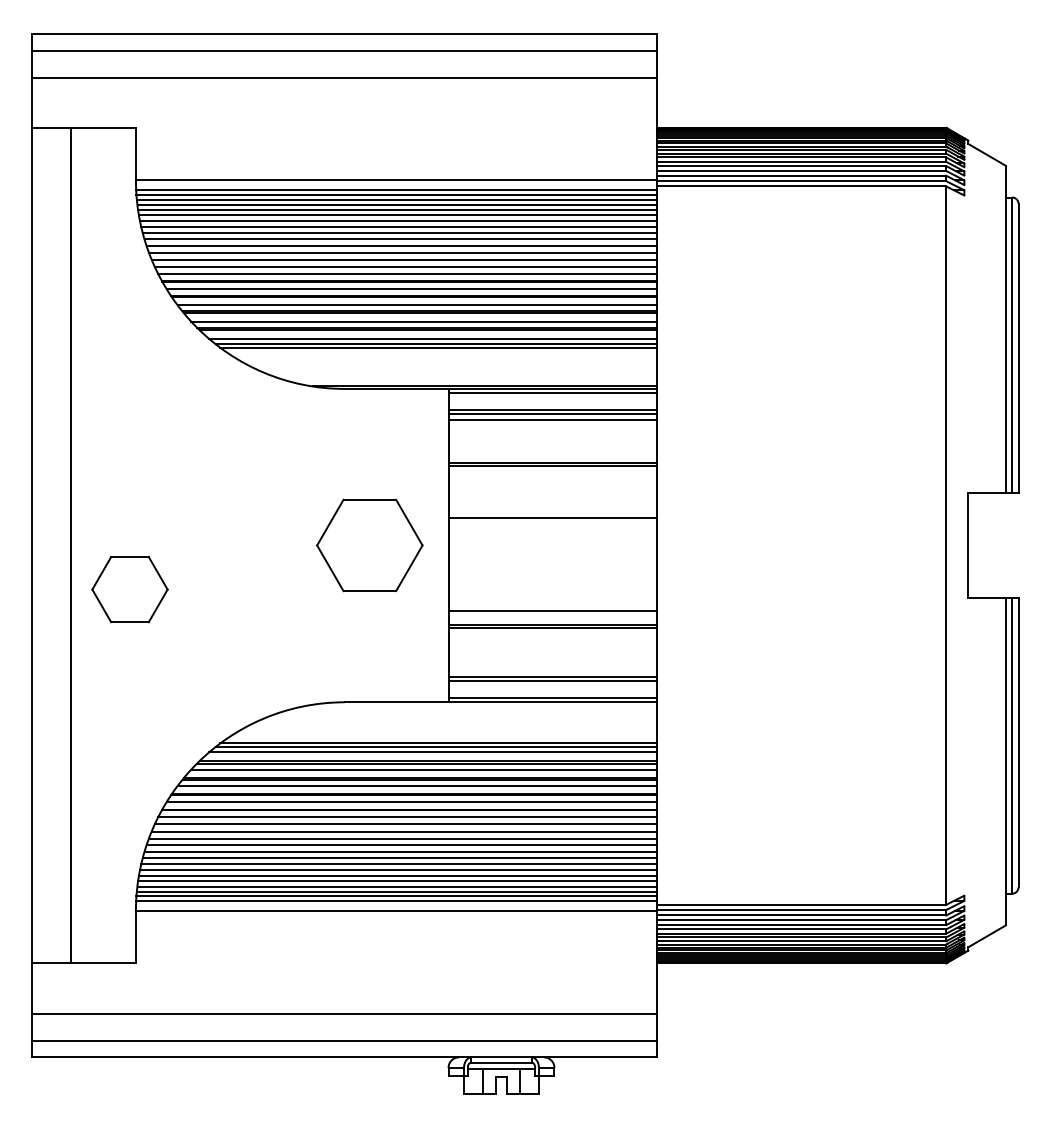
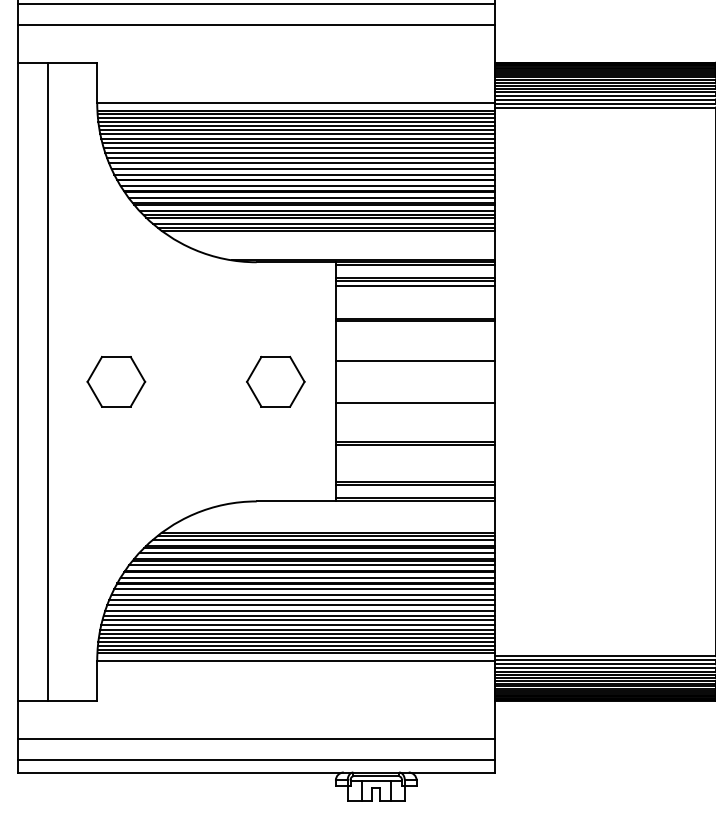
part: (369, 545) -> (275, 381), size x0.71
part: (129, 589) -> (115, 381), moved
line: (553, 610) -> (415, 402), moved

